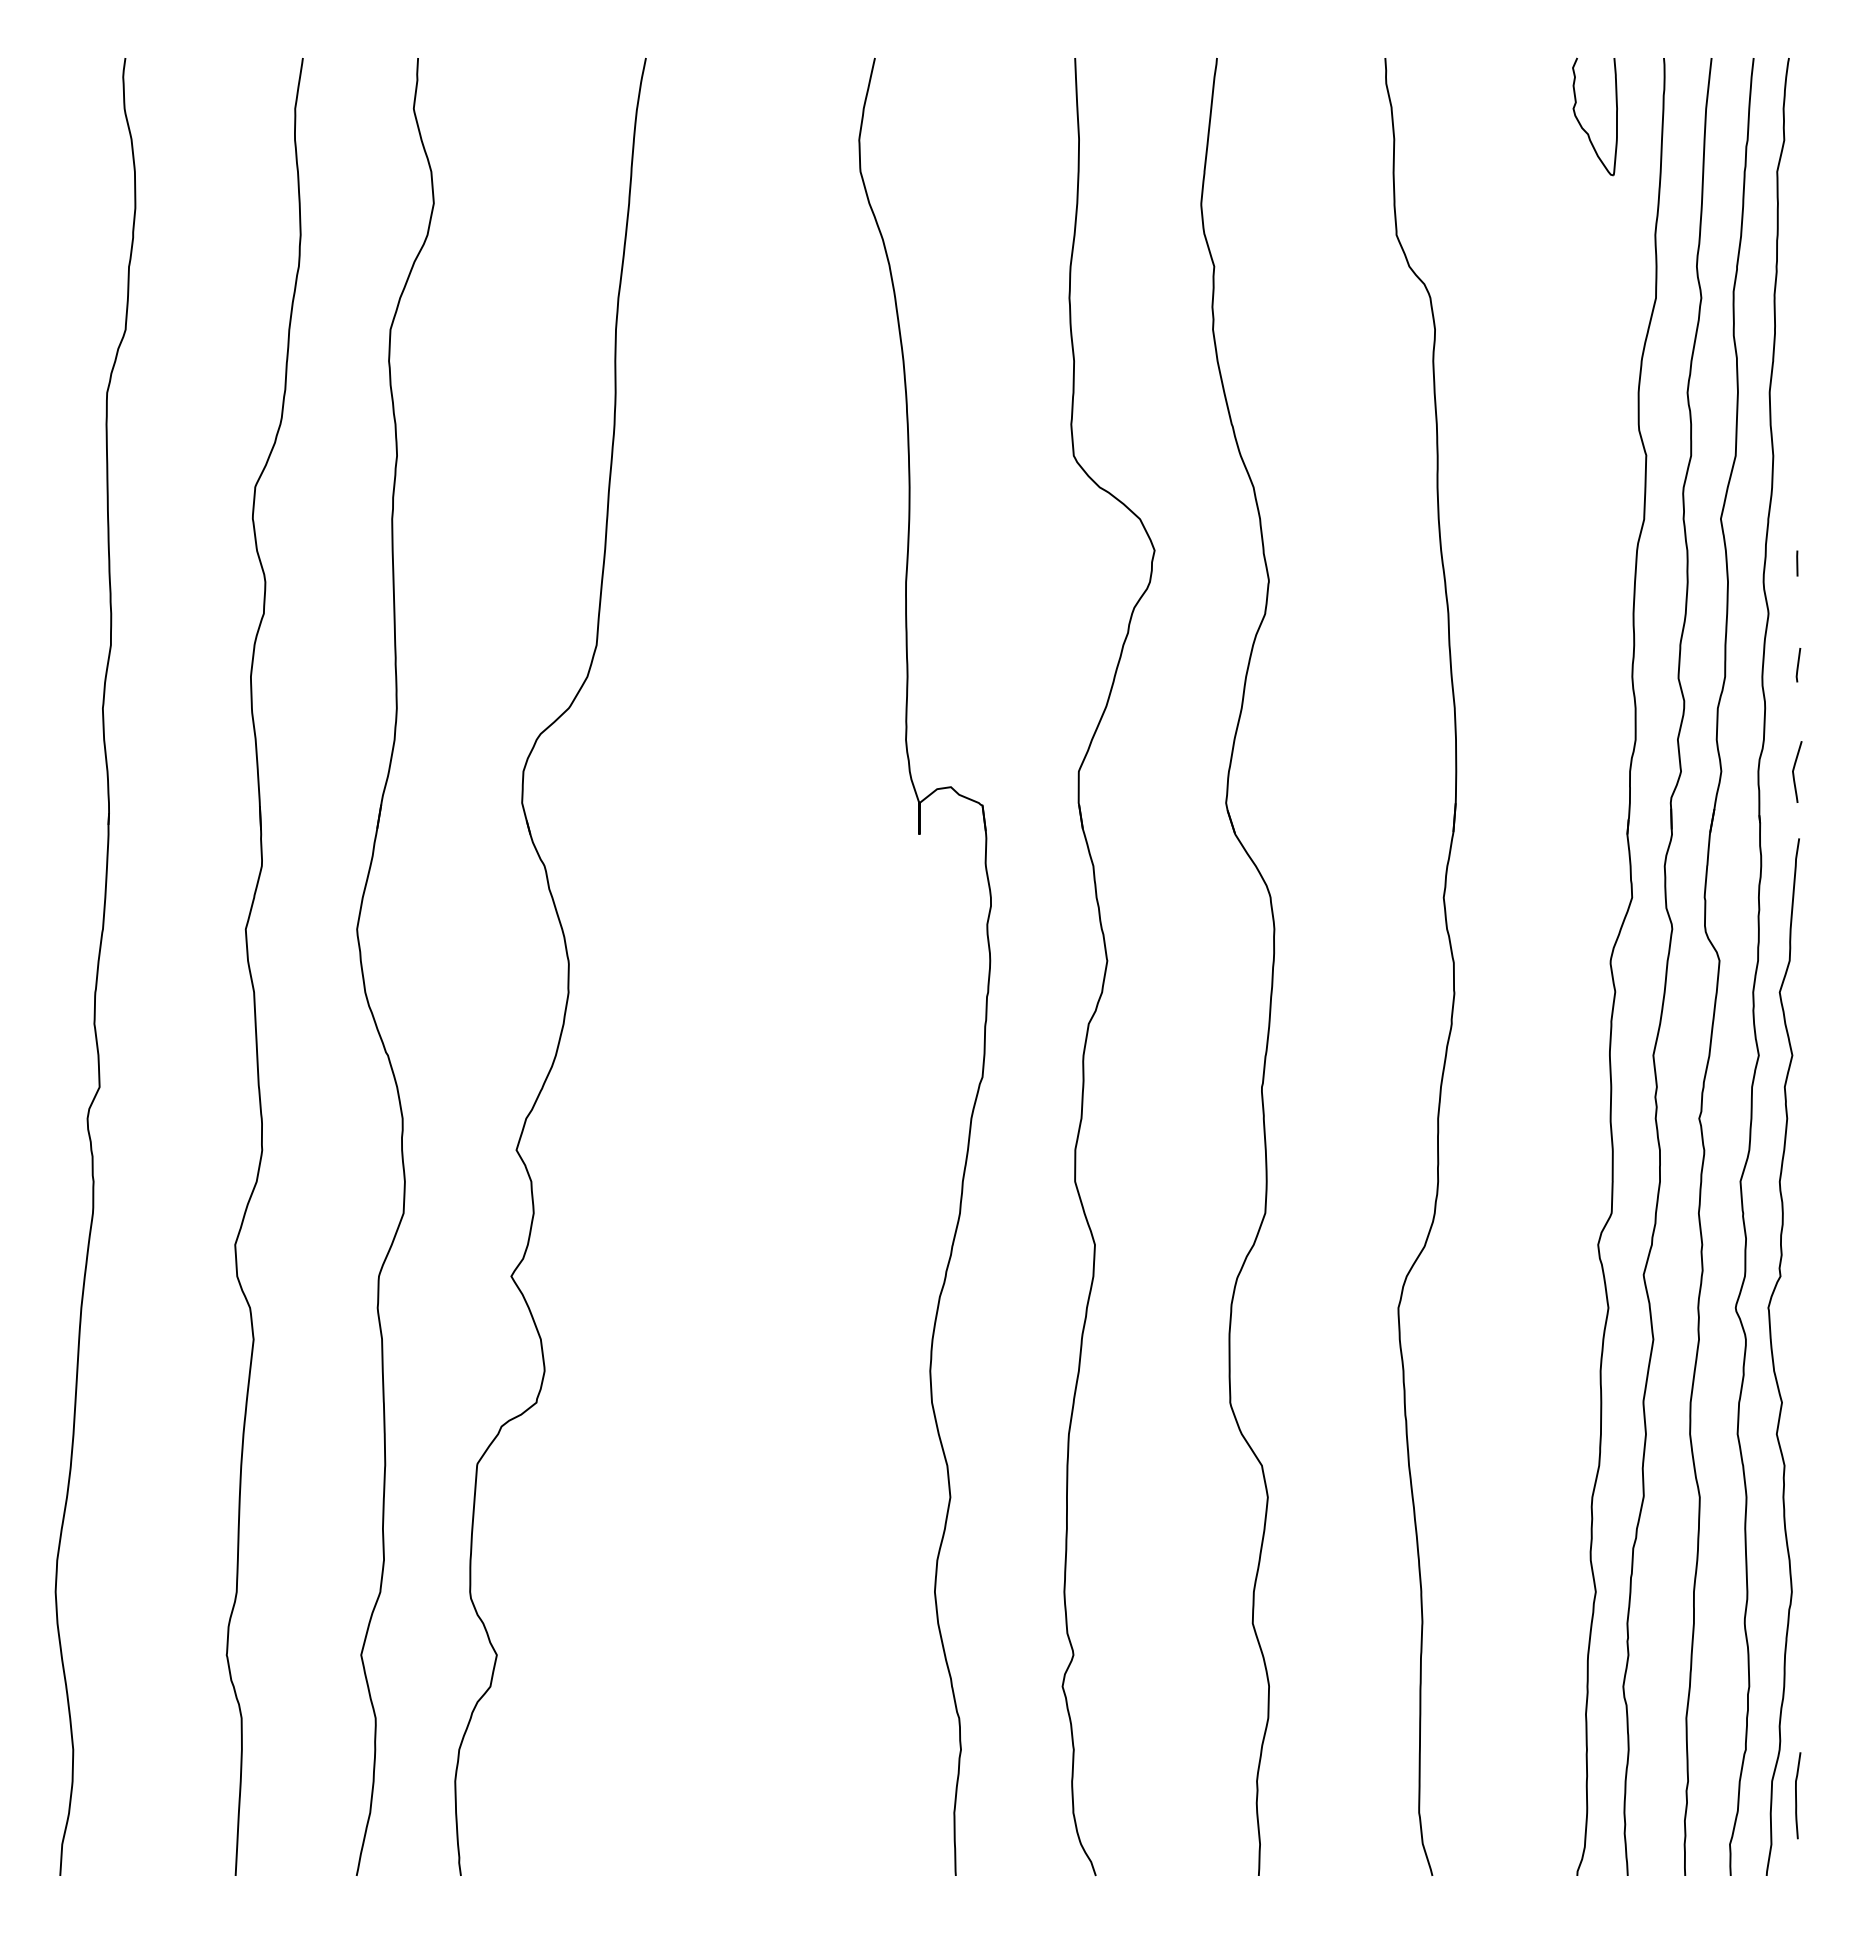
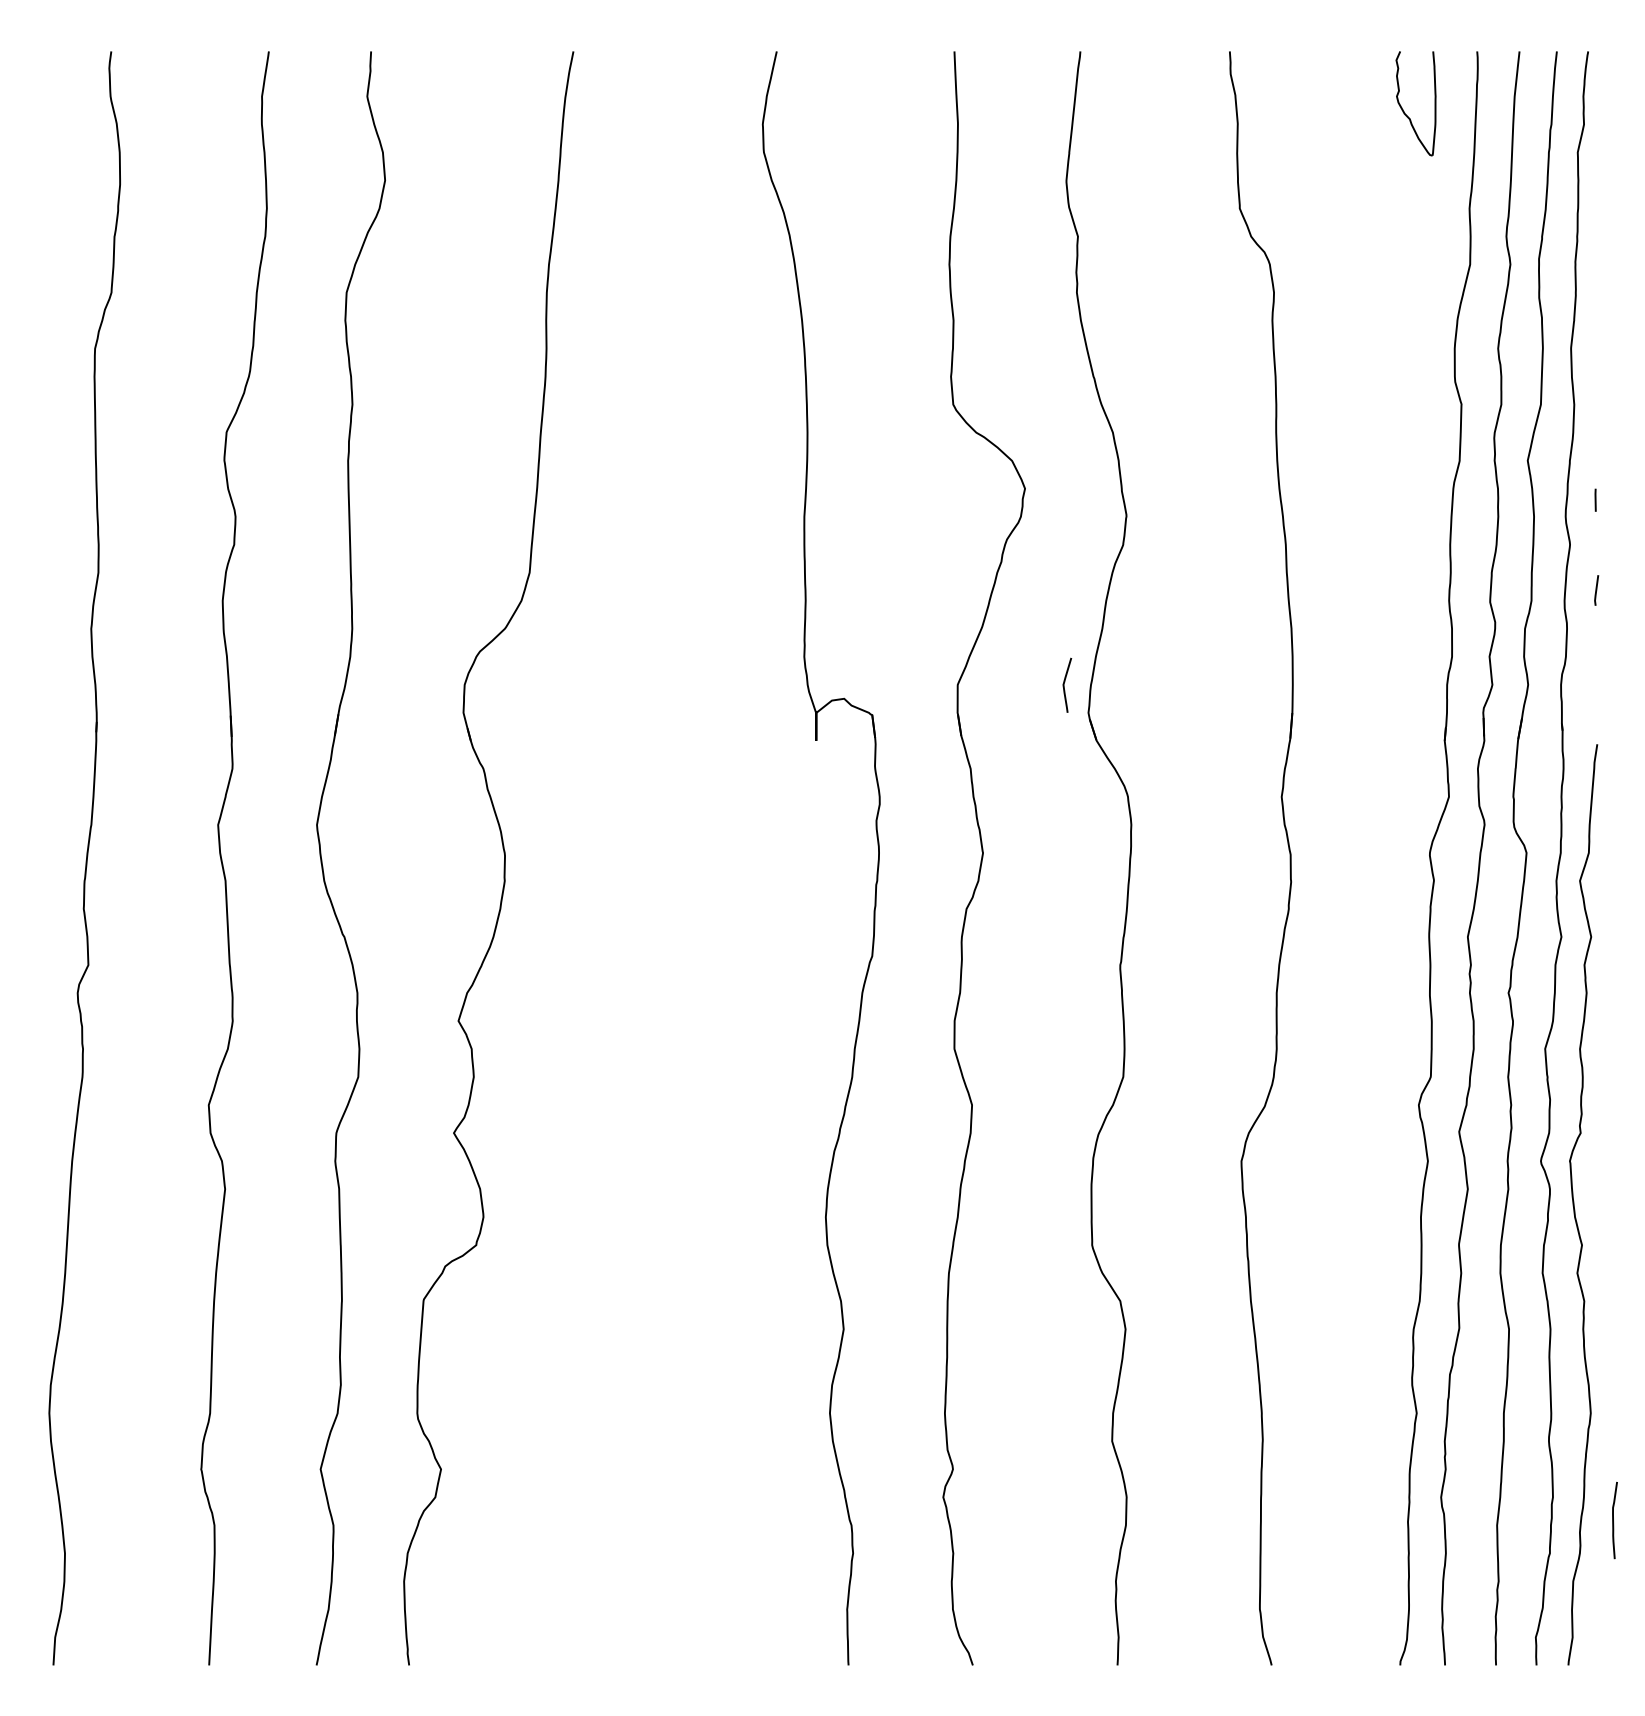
curve: (1794, 770) -> (1064, 683), moved
curve: (1796, 1795) -> (1613, 1520), moved

